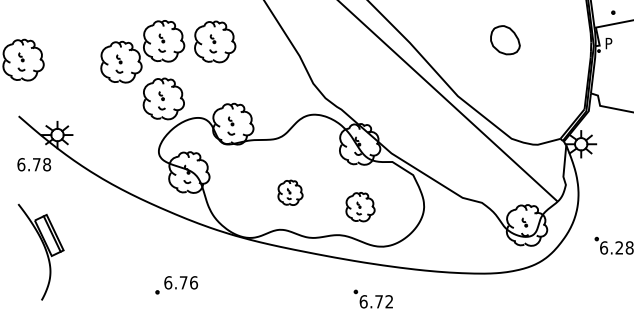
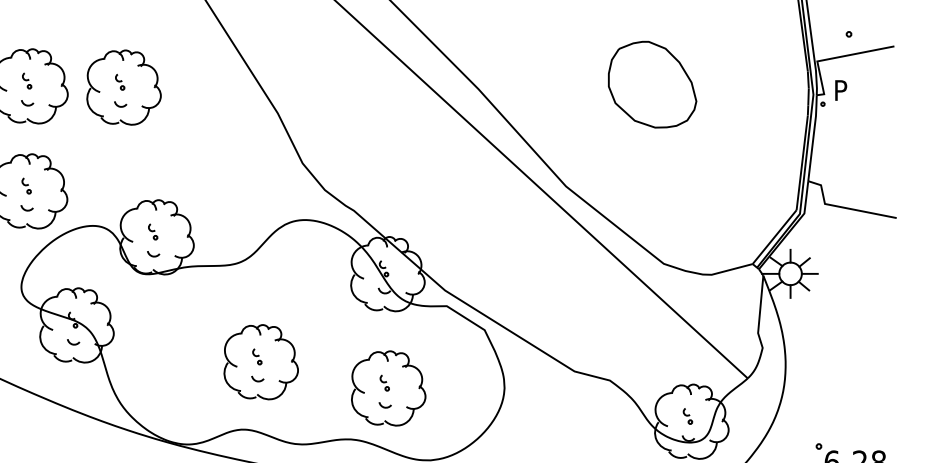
part: (505, 39) -> (652, 83), size x1.67
part: (290, 192) -> (261, 361), size x1.67
part: (360, 206) -> (388, 387), size x1.43

